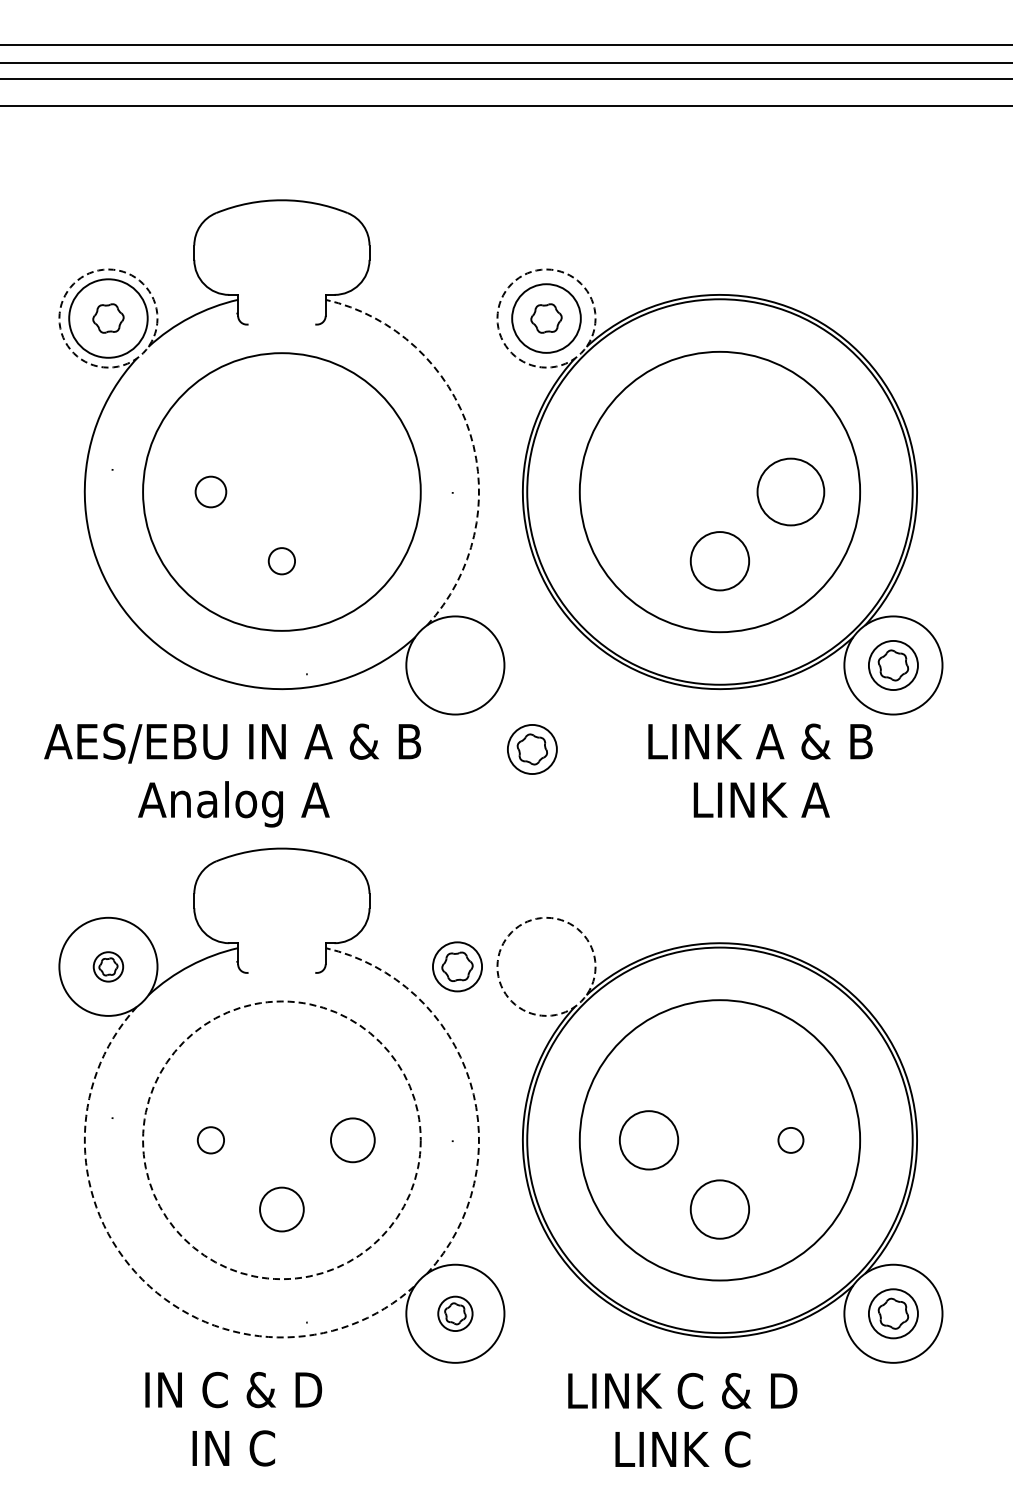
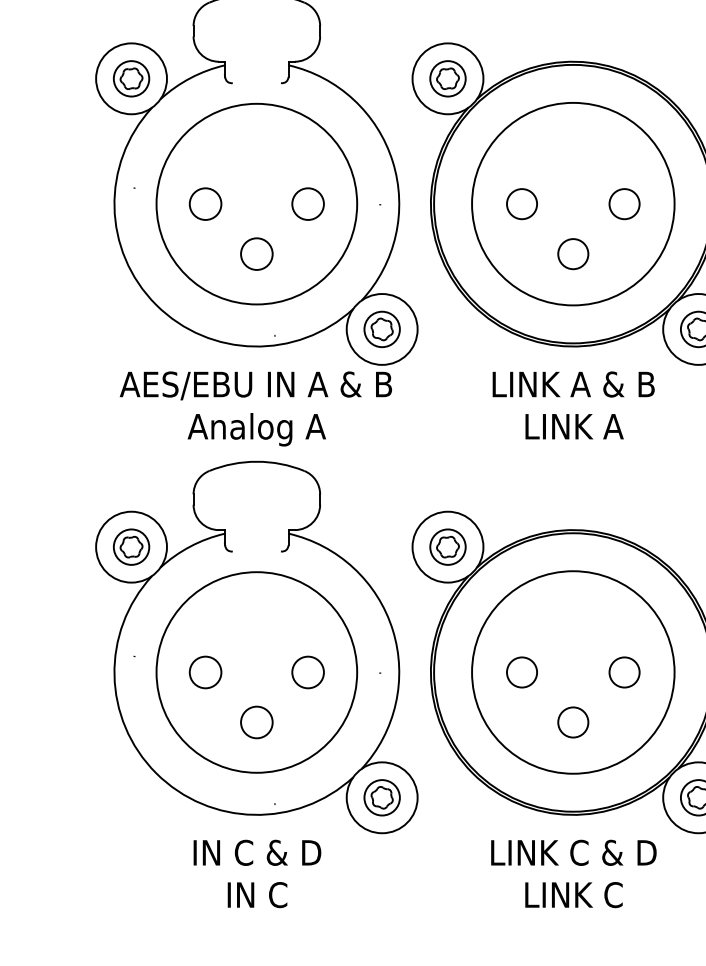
circle: (107, 318) -> (130, 78), size x0.62
circle: (108, 318) -> (131, 78), dashed -> solid
circle: (546, 318) -> (447, 78), dashed -> solid
circle: (546, 318) -> (447, 78), size x0.71
arc: (470, 433) -> (393, 161), dashed -> solid
circle: (210, 491) -> (205, 203), size x1.43
circle: (352, 491) -> (307, 203), added
circle: (648, 491) -> (521, 203), added
circle: (790, 491) -> (624, 203), size x0.62
circle: (281, 561) -> (256, 254), size x1.67
circle: (719, 561) -> (572, 254), size x0.71
part: (532, 749) -> (382, 329), moved
text: (760, 770) -> (573, 405), moved
text: (232, 775) -> (255, 408), moved
part: (108, 966) -> (131, 546), size x1.67
part: (457, 966) -> (447, 546), moved
circle: (546, 966) -> (447, 546), dashed -> solid
arc: (470, 1081) -> (393, 629), dashed -> solid
circle: (210, 1140) -> (205, 672), size x1.67
circle: (281, 1140) -> (256, 672), dashed -> solid
circle: (648, 1140) -> (521, 672), size x0.71
circle: (790, 1140) -> (624, 672), size x1.67
circle: (719, 1209) -> (572, 722), size x0.71
arc: (142, 1279) -> (156, 773), dashed -> solid
part: (455, 1313) -> (382, 797), size x1.43
text: (233, 1419) -> (257, 874), moved
text: (682, 1420) -> (573, 874), moved

